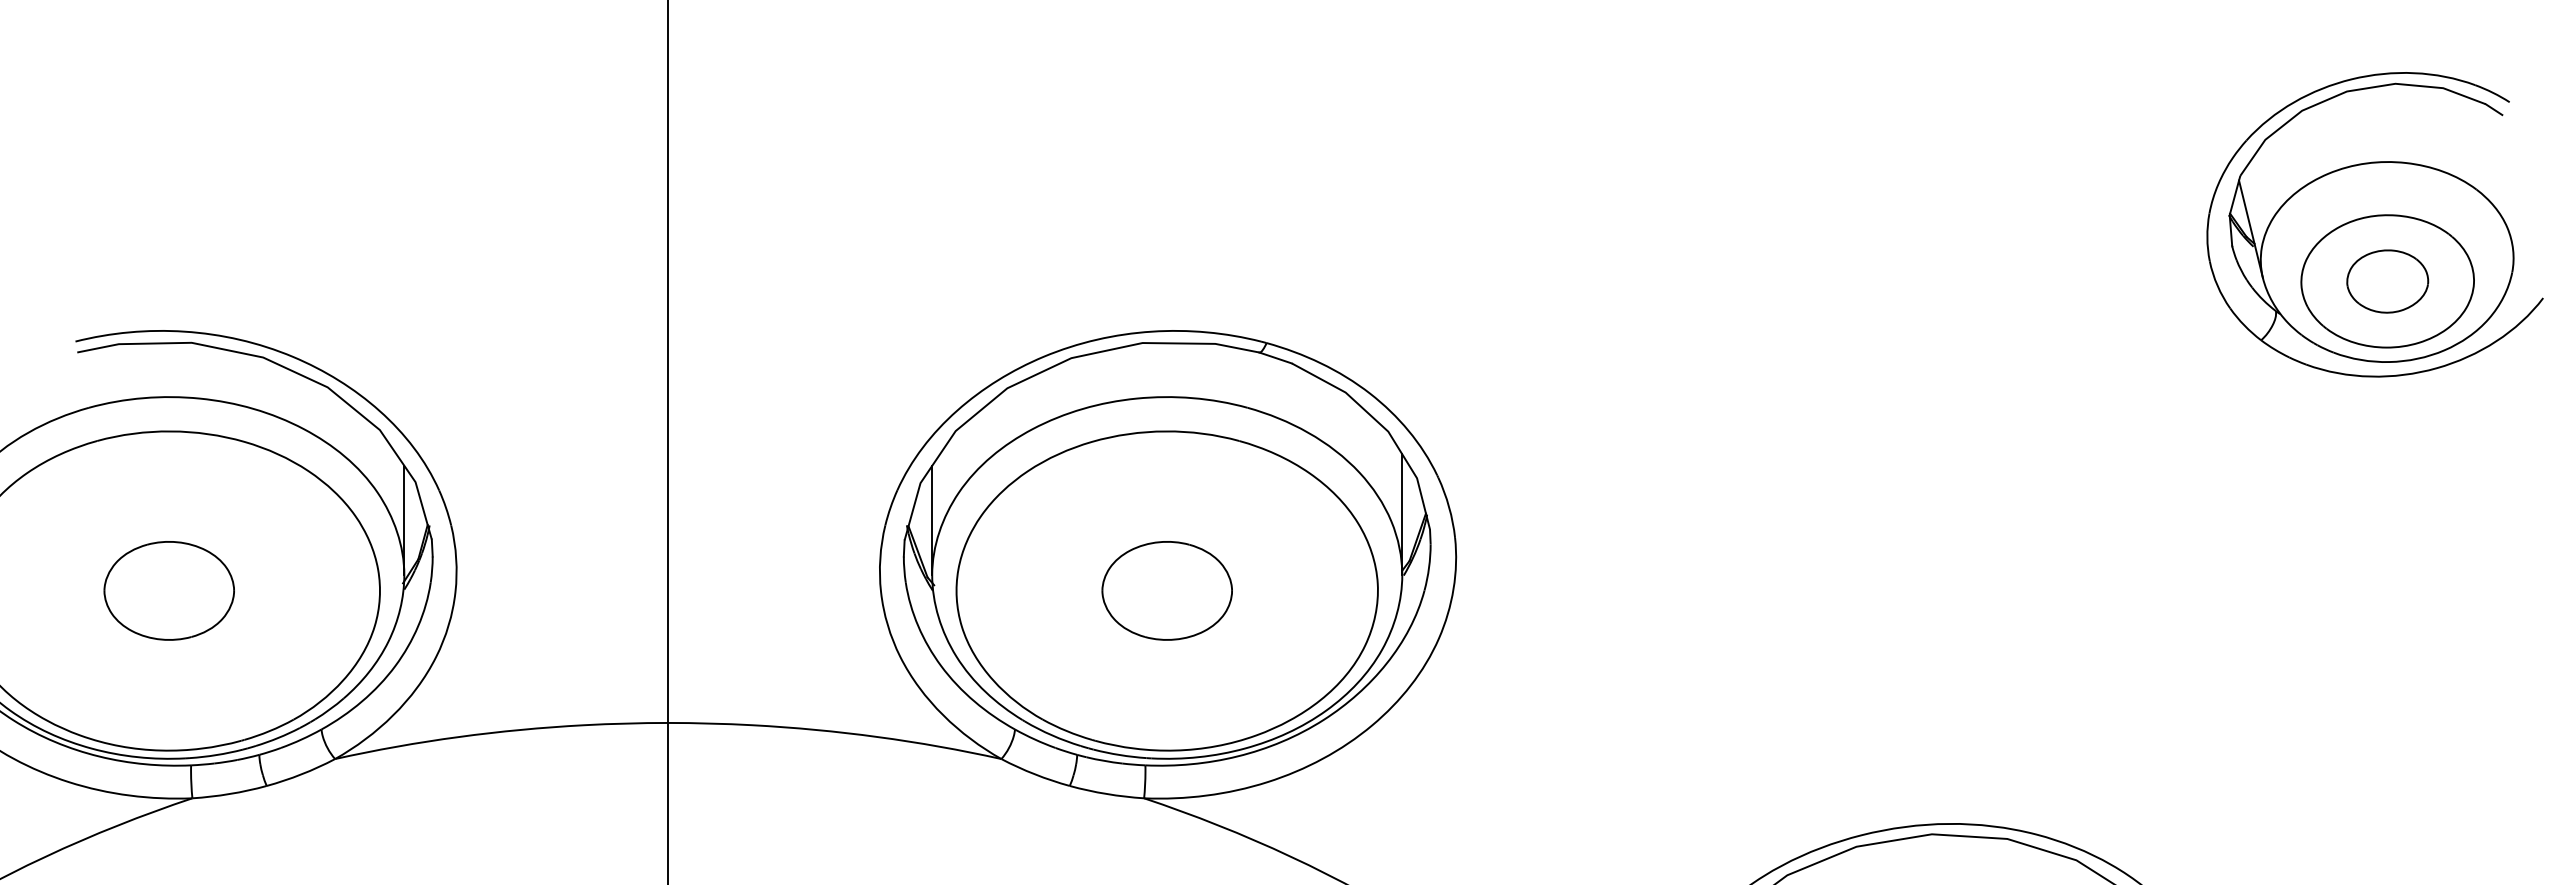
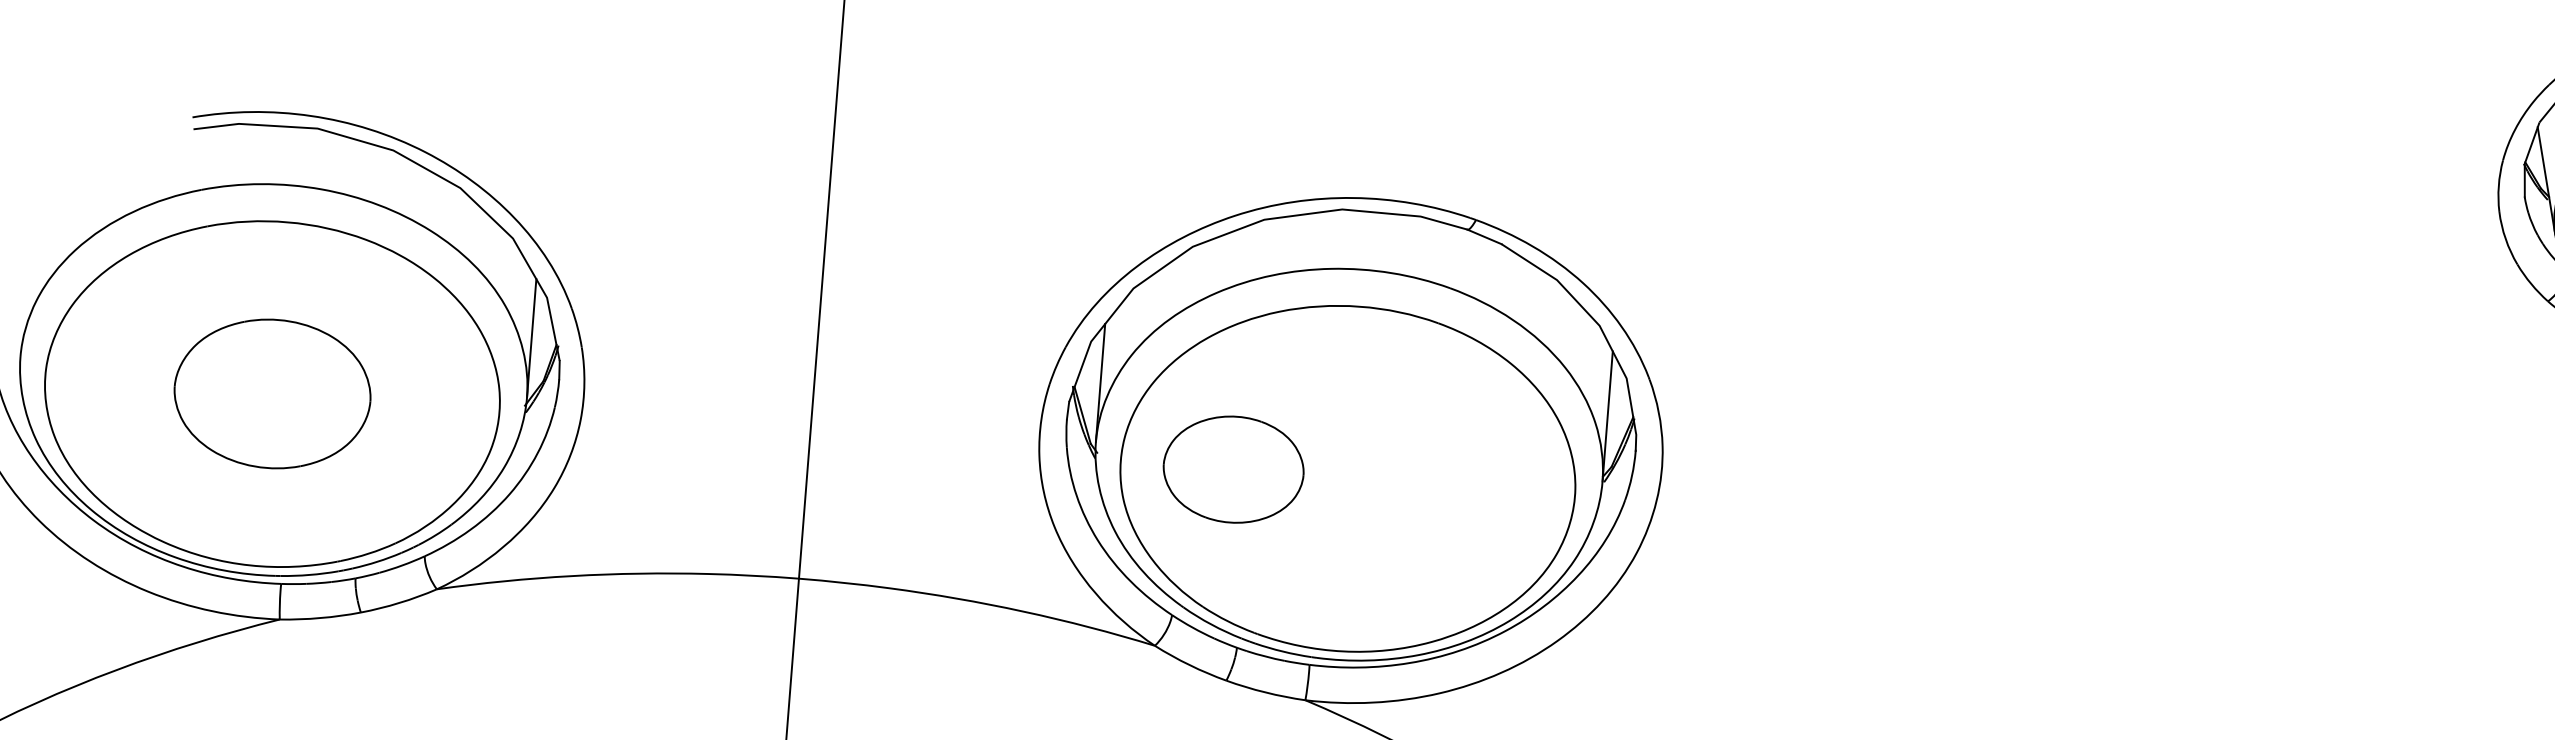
part: (168, 590) -> (271, 393), size x1.4
part: (1166, 590) -> (1232, 469), moved

